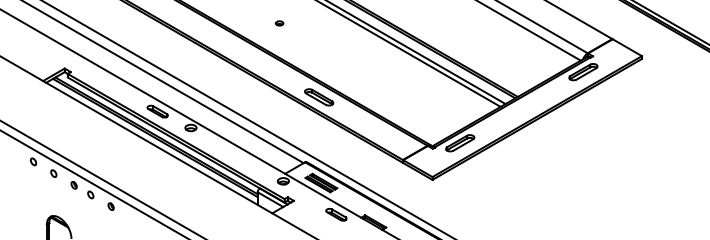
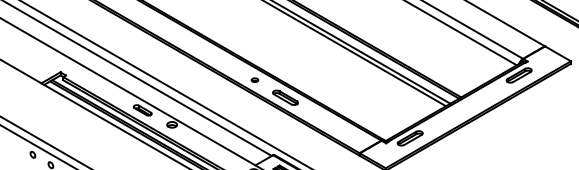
part: (279, 23) -> (254, 80), moved

